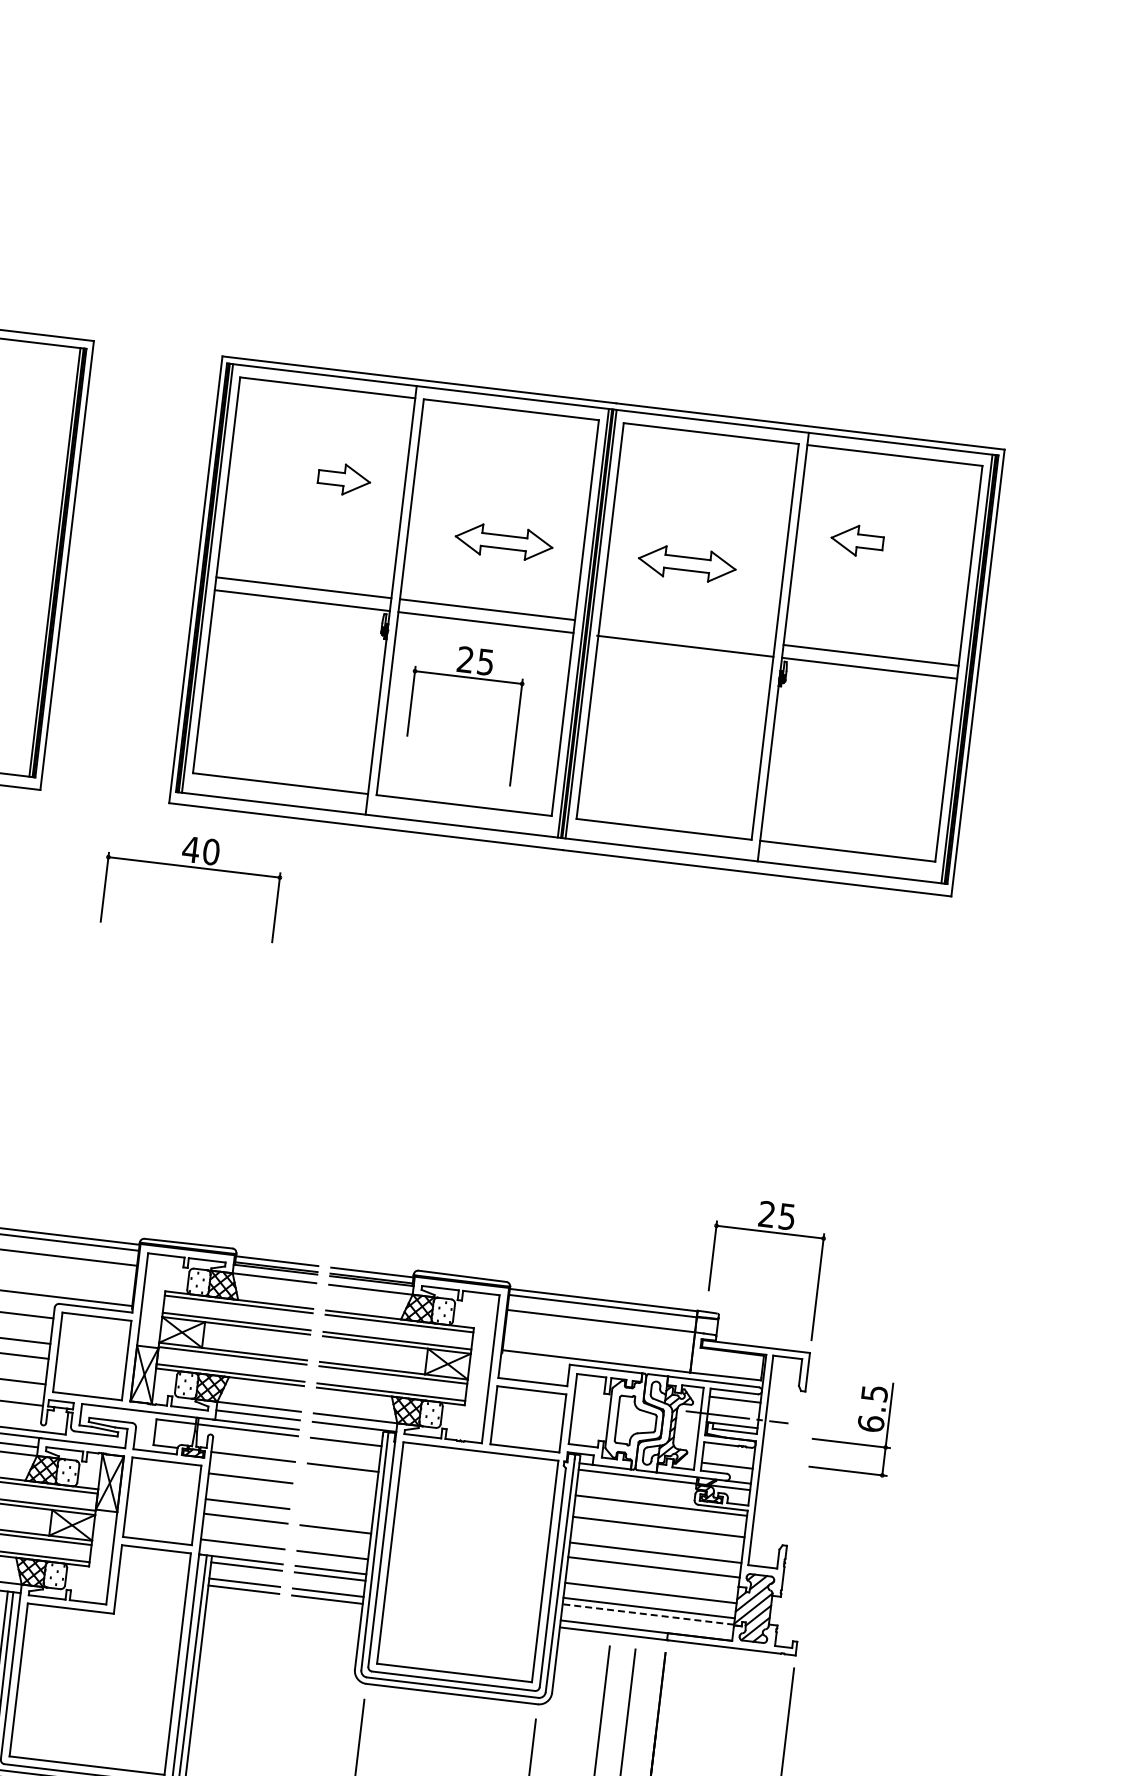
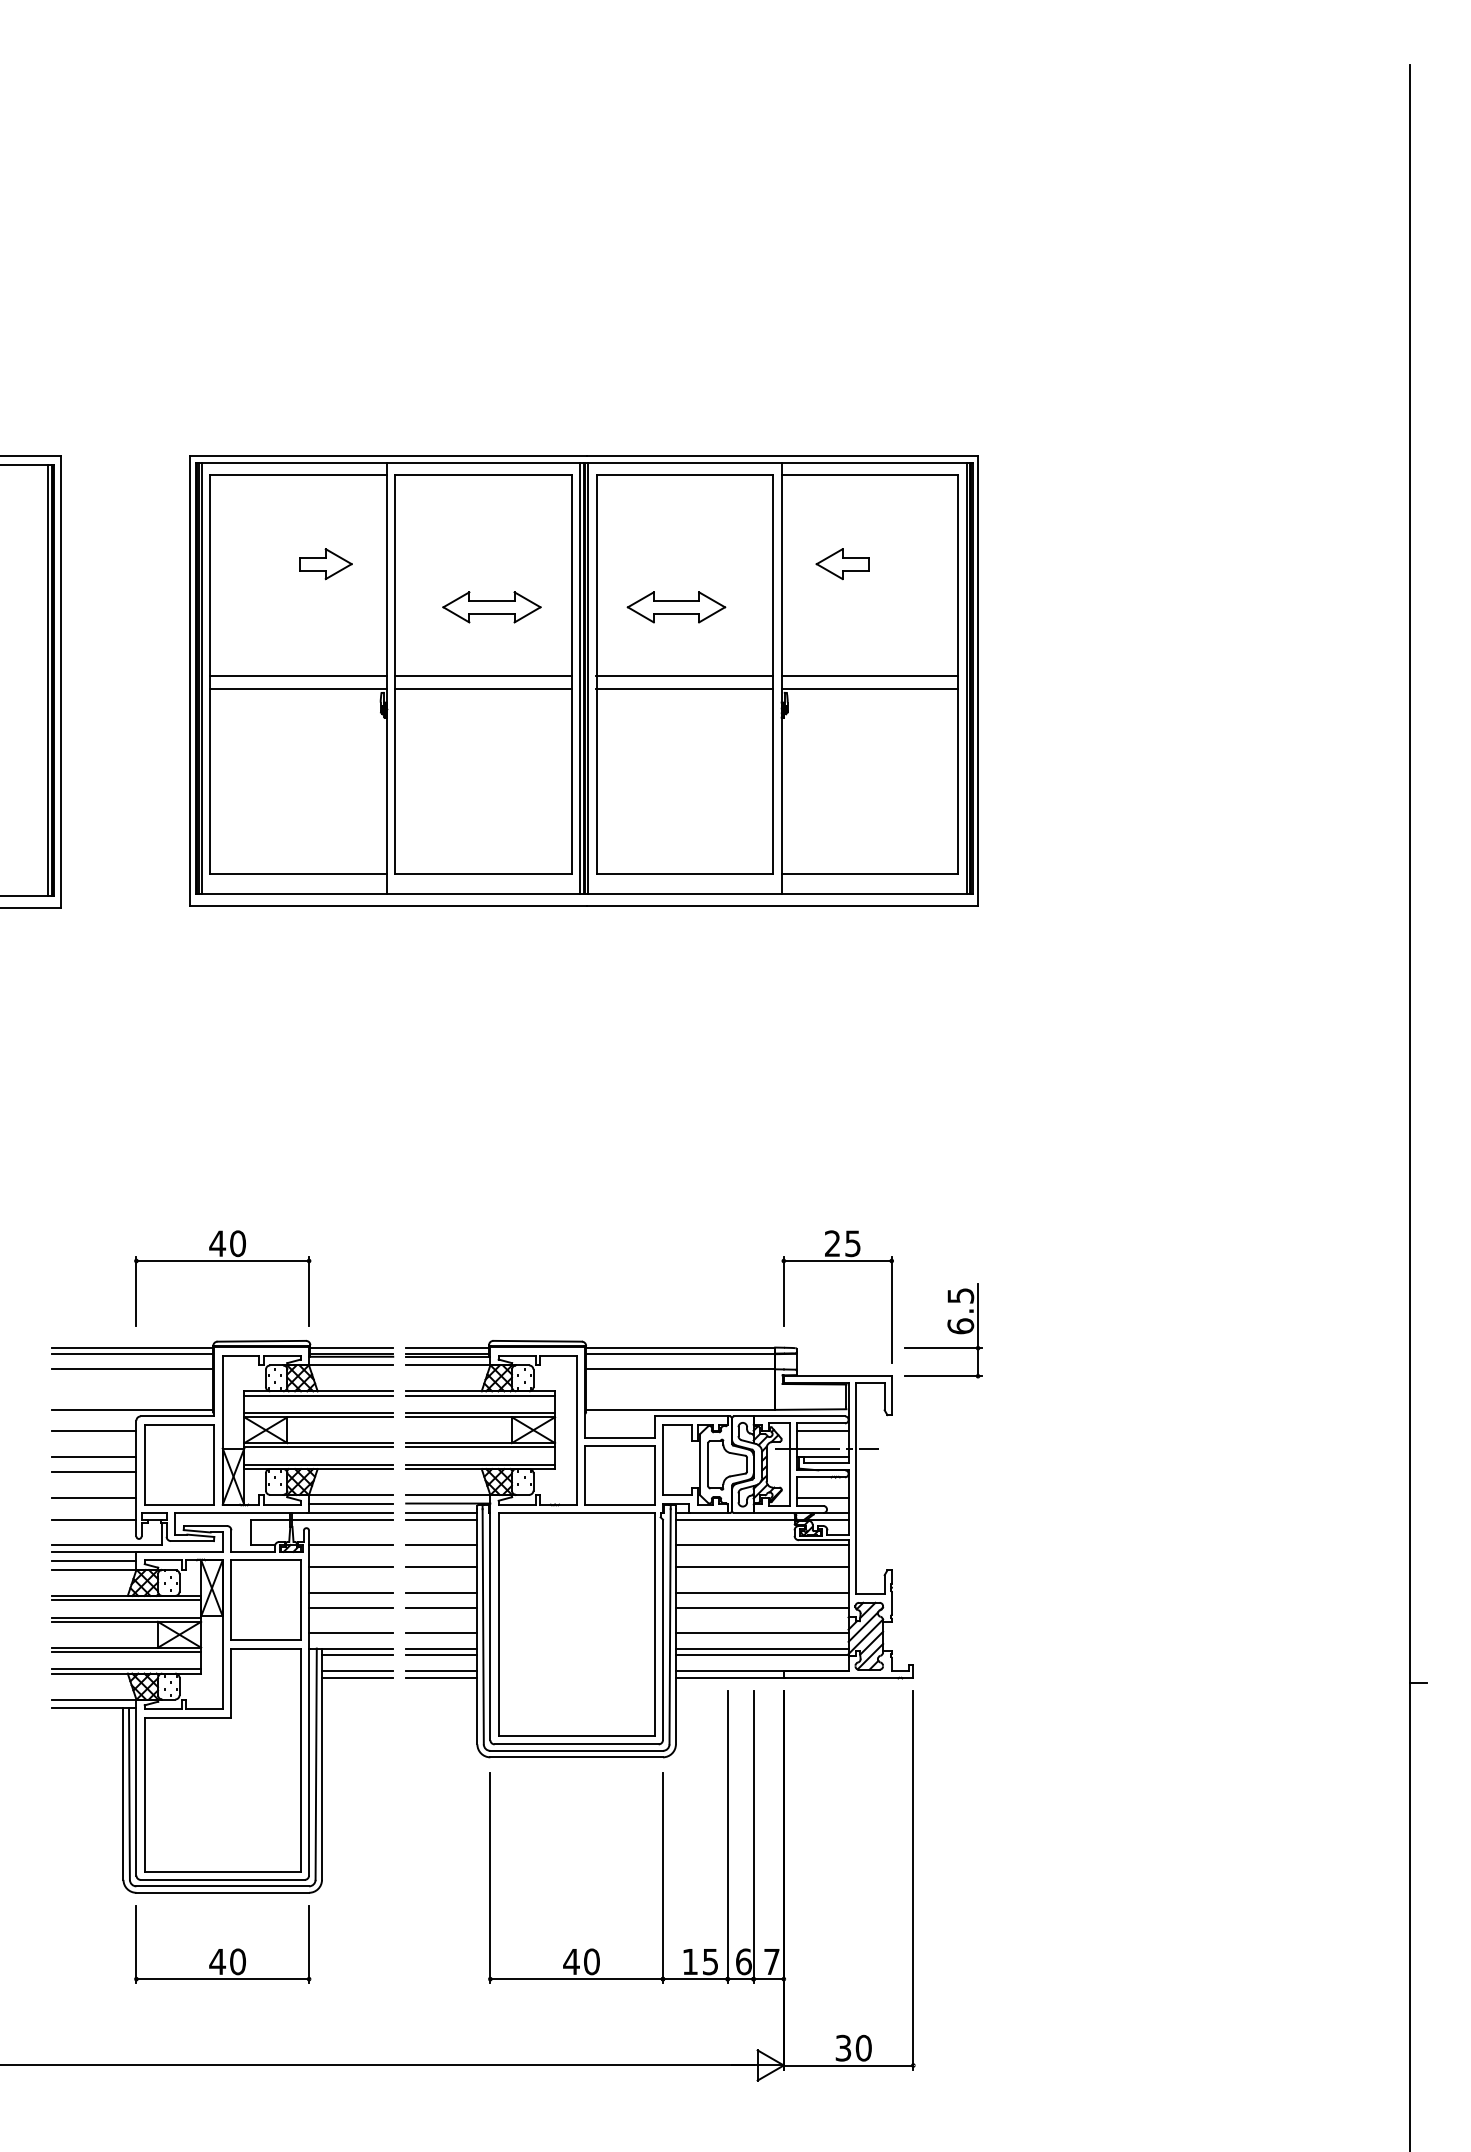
line: (687, 633) -> (684, 676), added
part: (468, 678) -> (472, 746), removed
part: (193, 867) -> (222, 1261), moved
part: (853, 1425) -> (943, 1330), moved
line: (346, 1435) -> (441, 1513), added
line: (340, 1489) -> (441, 1567), added
line: (337, 1514) -> (441, 1592), added
line: (647, 1614) -> (761, 1655), dashed -> solid

